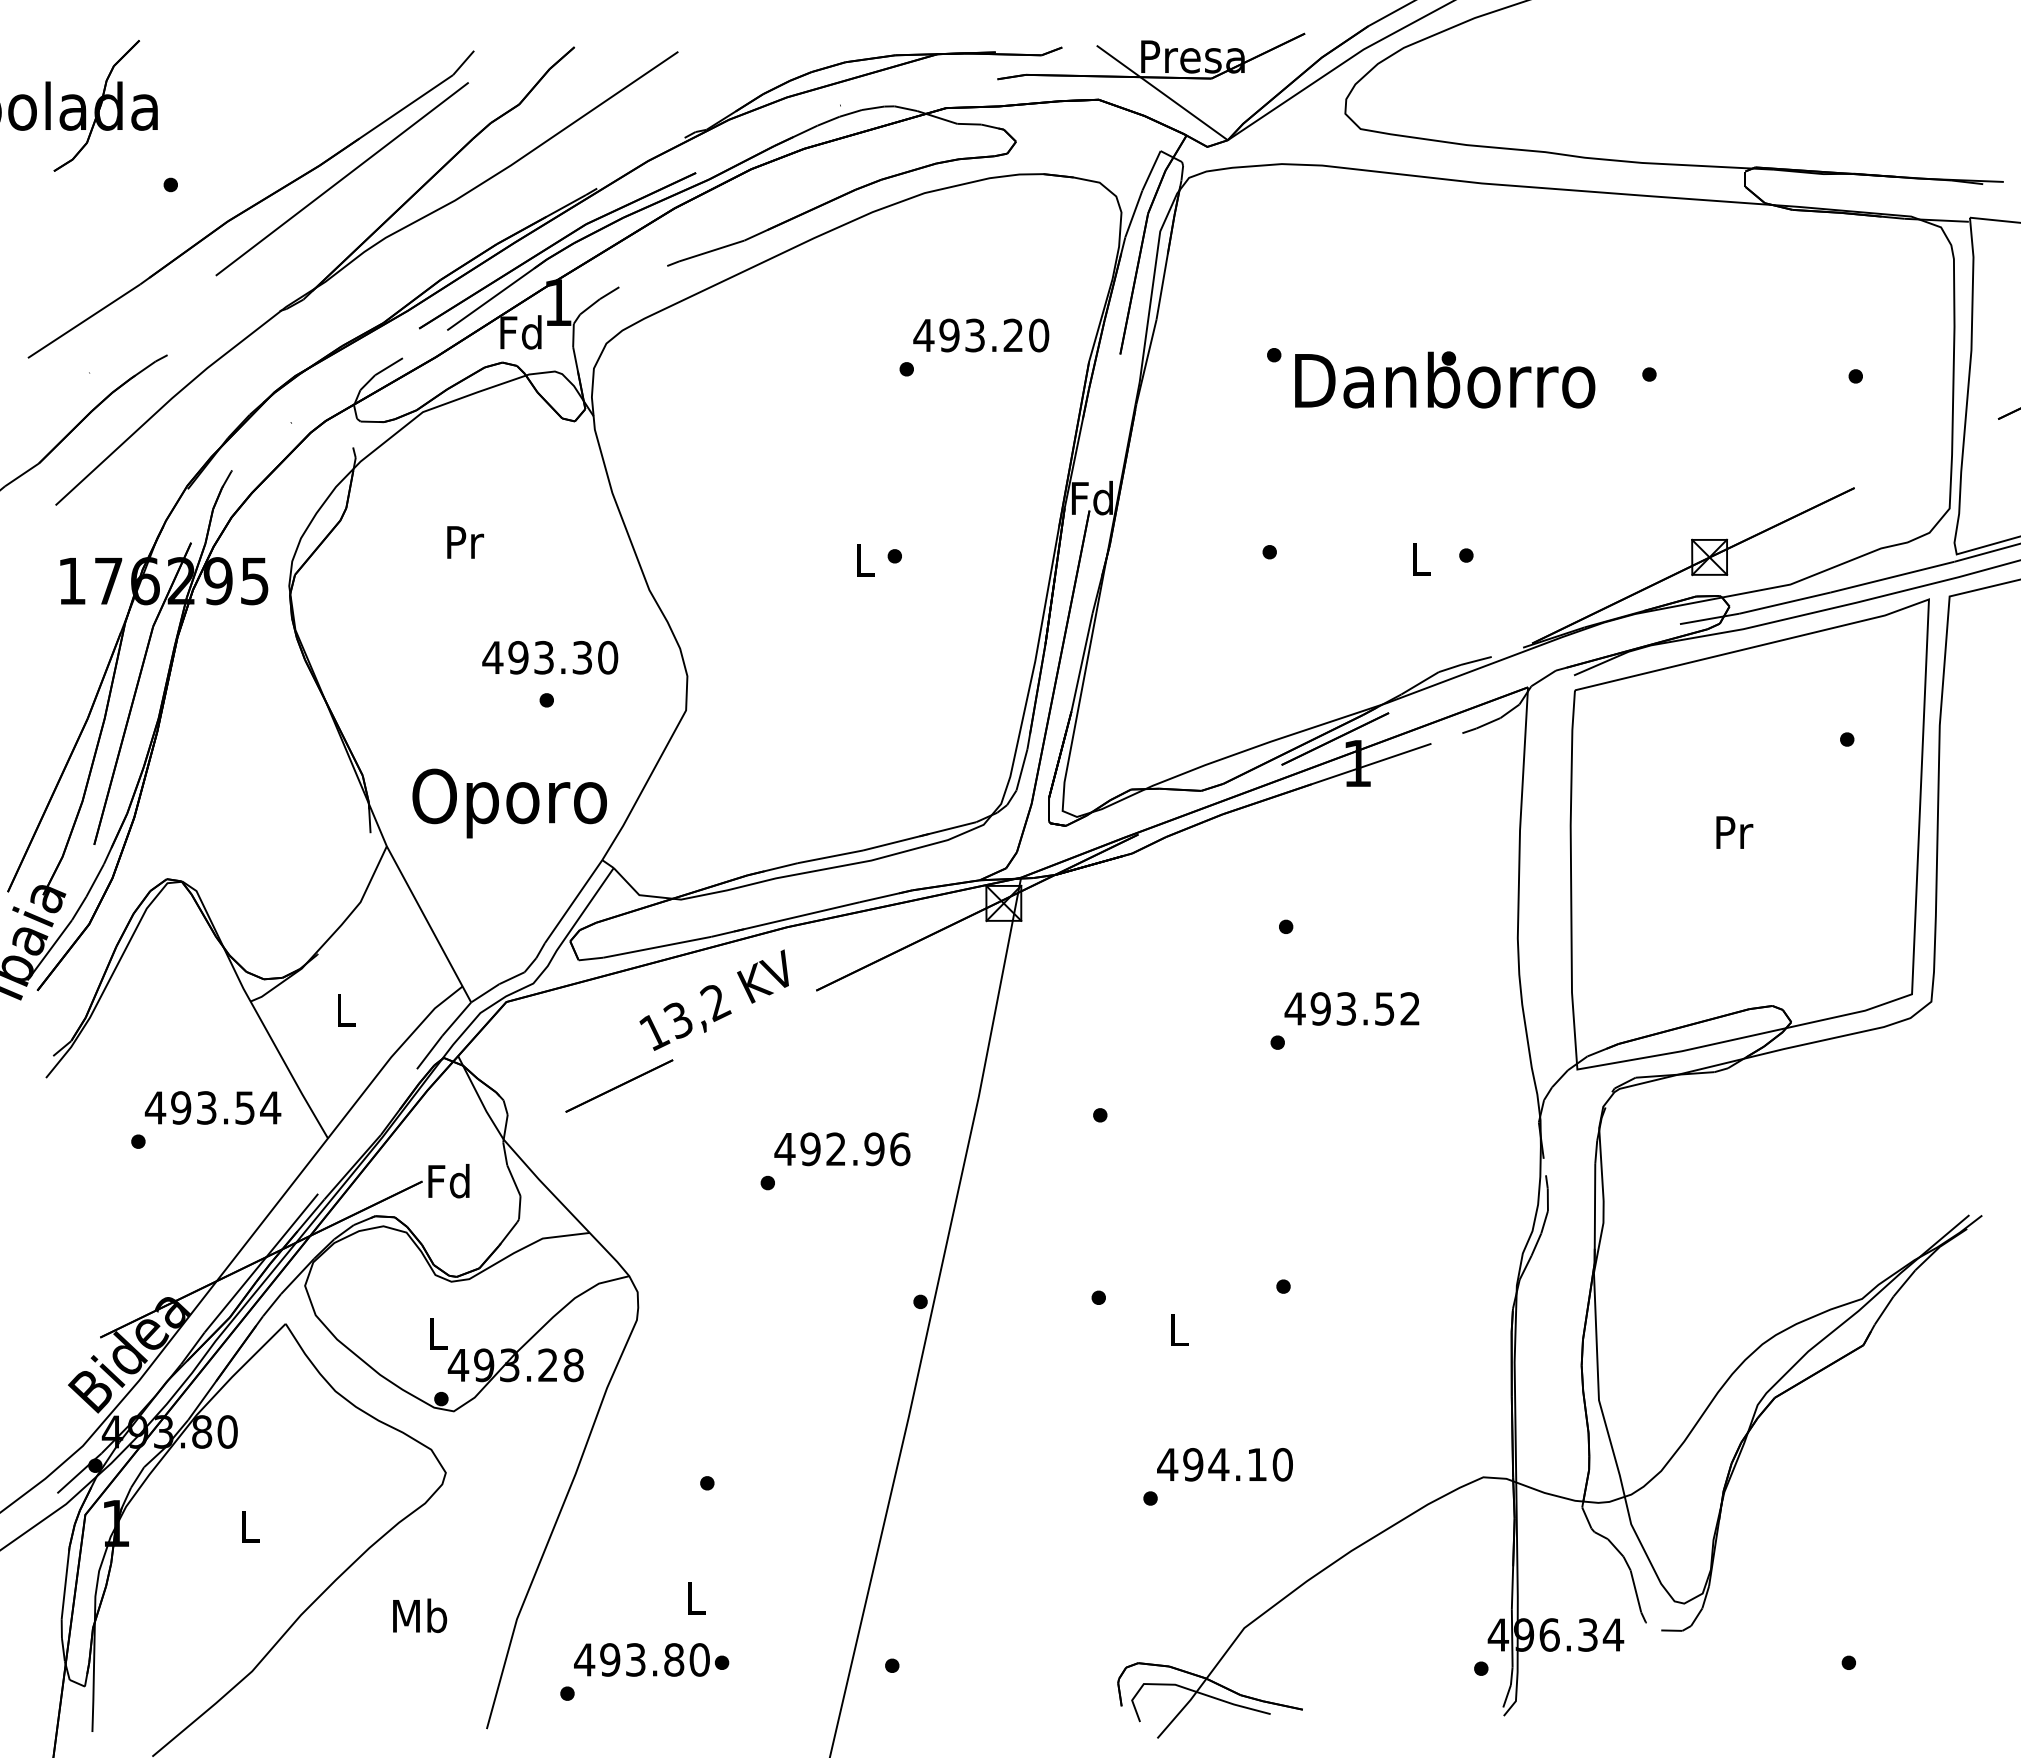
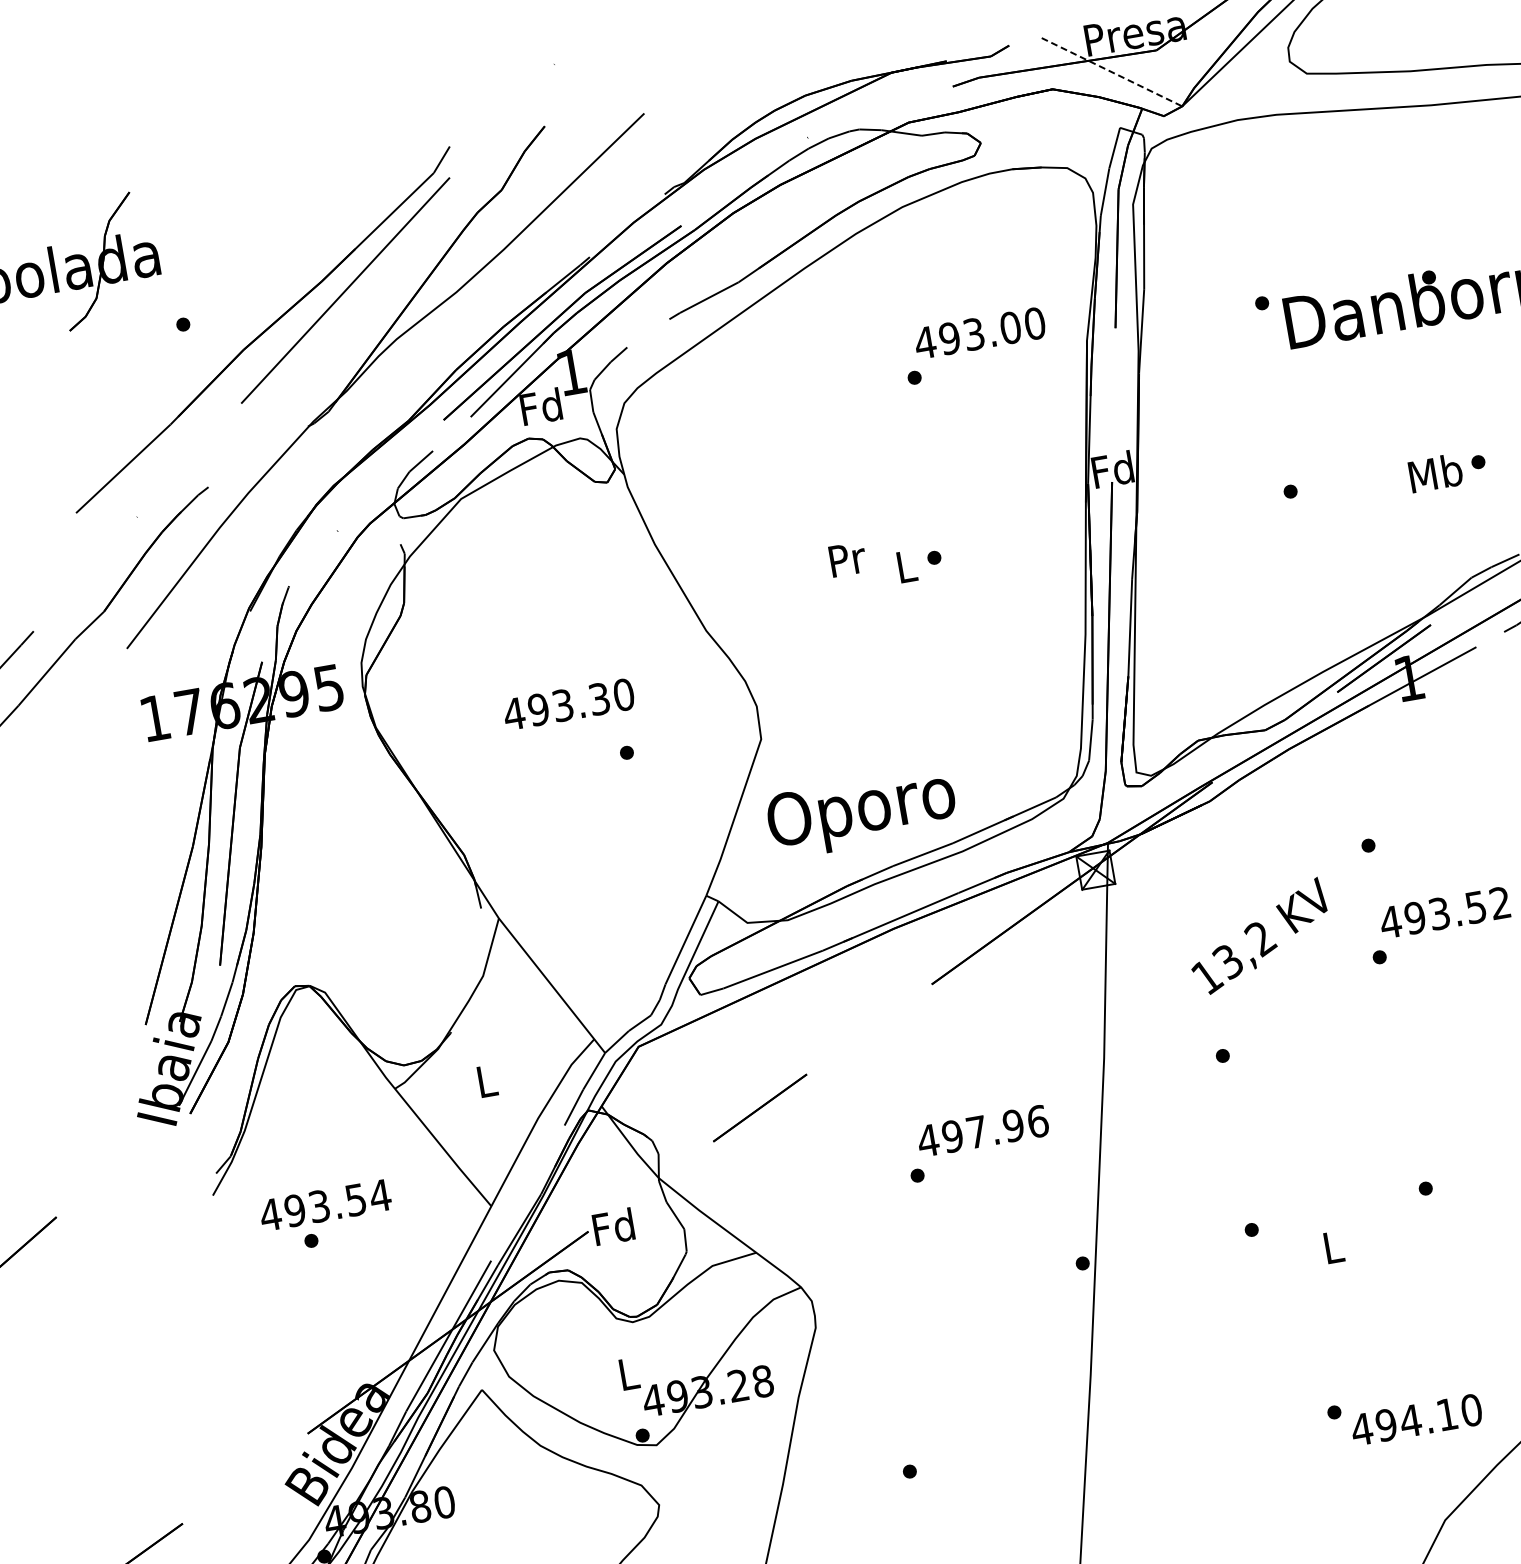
line: (1162, 92) -> (1112, 71), solid -> dashed
text: (1013, 335) -> (1010, 327), 493.20 -> 493.00
text: (465, 542) -> (847, 559), moved
text: (1420, 559) -> (1435, 473), L -> Mb
text: (550, 657) -> (569, 704), moved
text: (509, 803) -> (861, 813), moved
text: (713, 999) -> (1258, 936), moved
text: (212, 1107) -> (324, 1205), moved
text: (835, 1148) -> (976, 1131), 492.96 -> 497.96
text: (1224, 1464) -> (1416, 1419), moved

